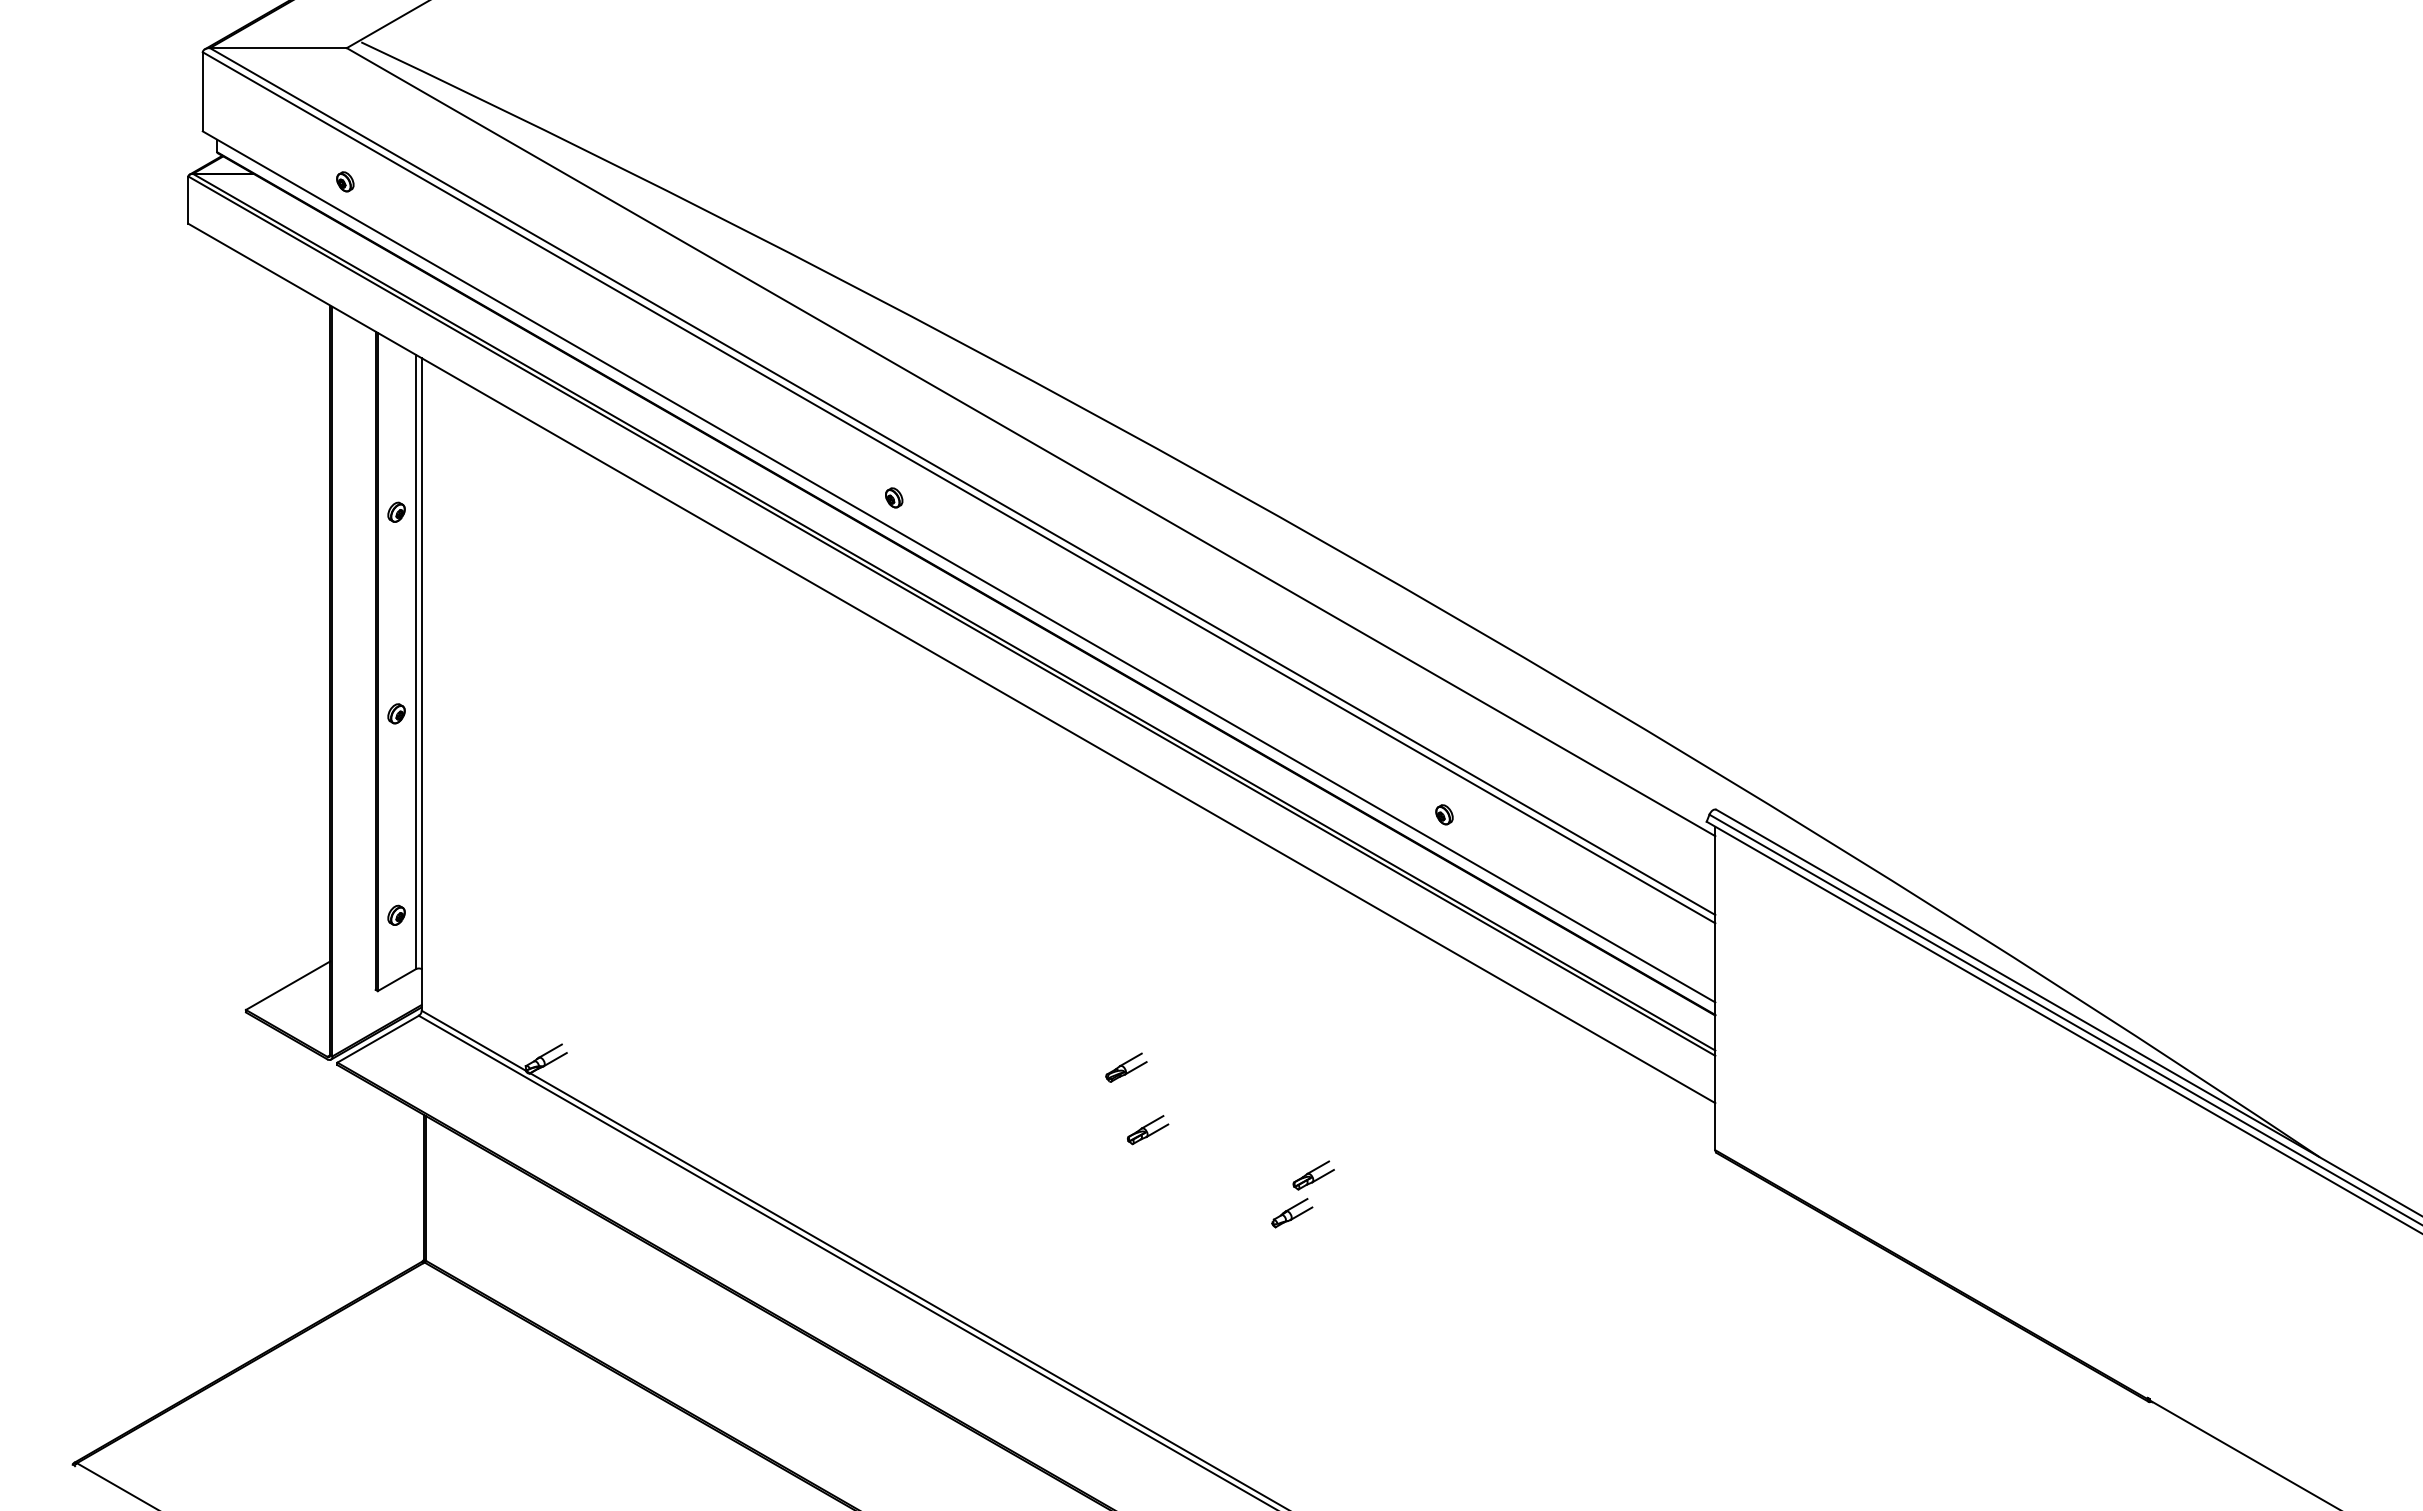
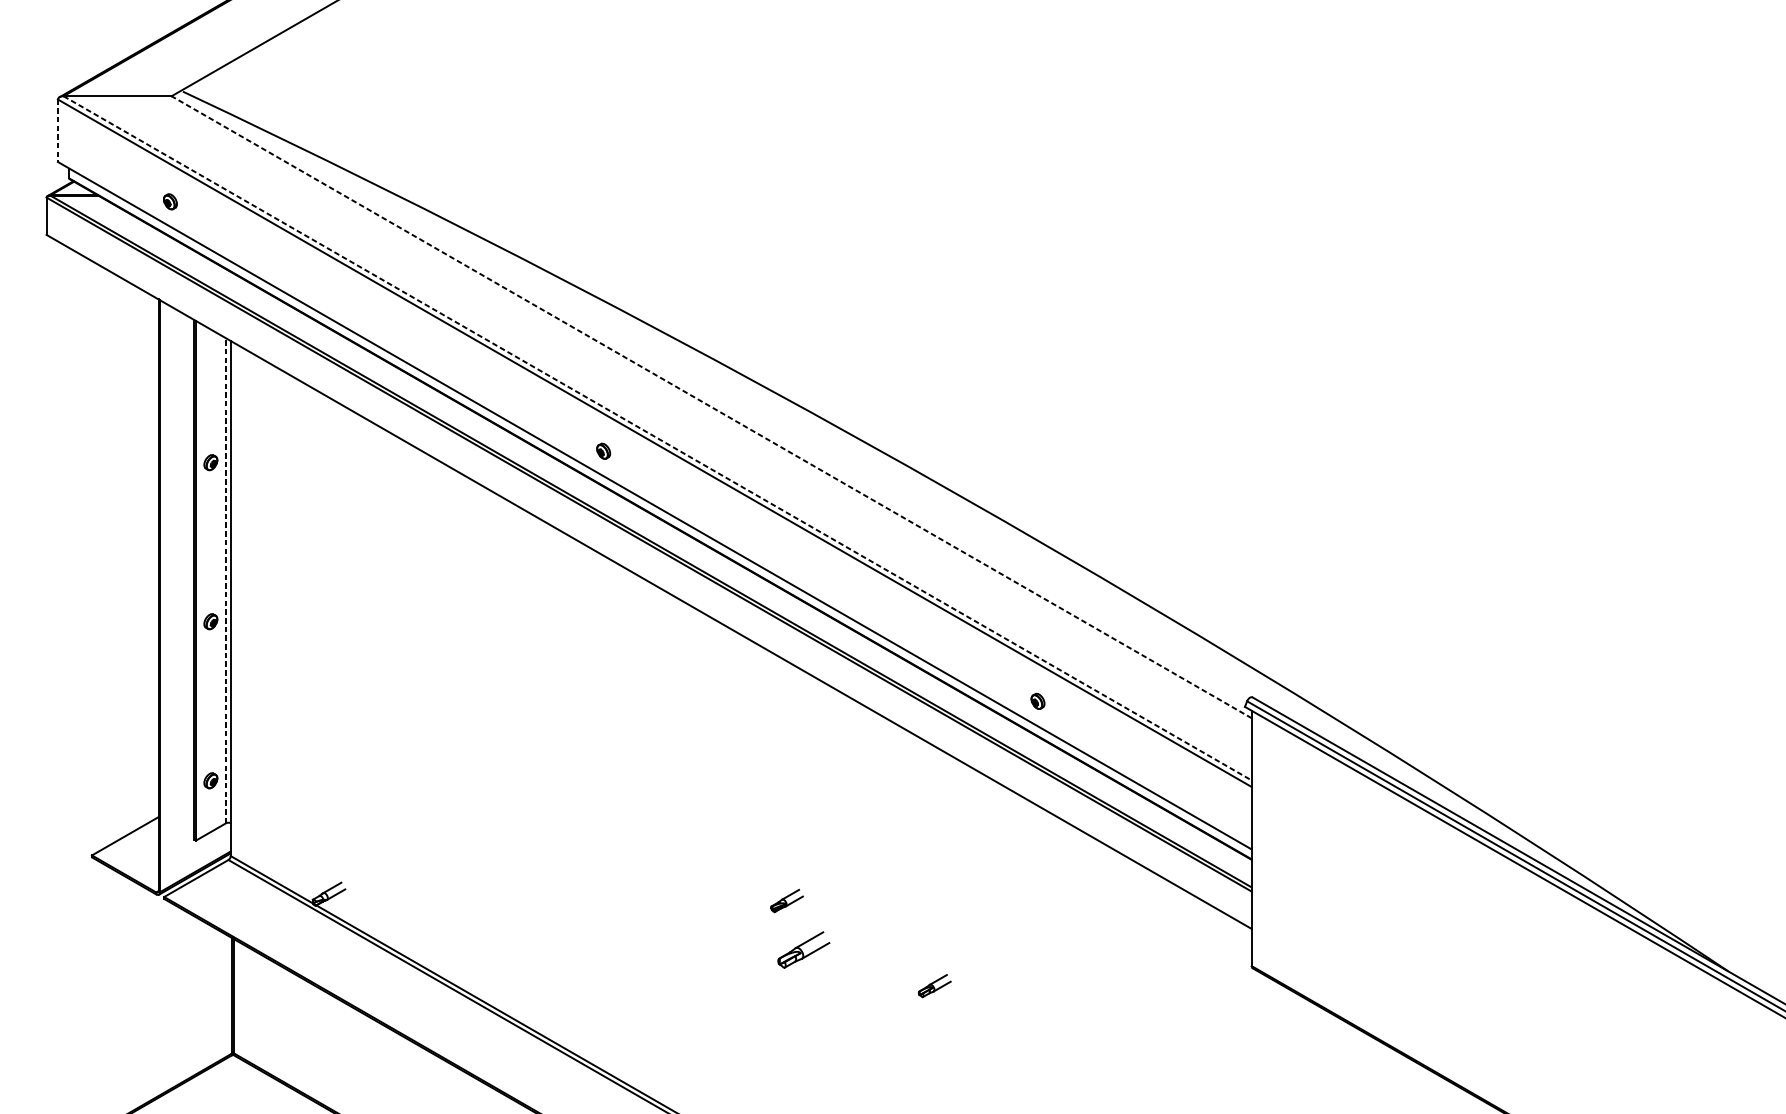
line: (202, 91) -> (57, 130), solid -> dashed
line: (1031, 442) -> (712, 407), solid -> dashed
line: (962, 481) -> (657, 438), solid -> dashed
line: (415, 661) -> (225, 580), solid -> dashed
part: (1148, 1130) -> (804, 950), size x1.6
part: (1292, 1213) -> (918, 1016), removed

